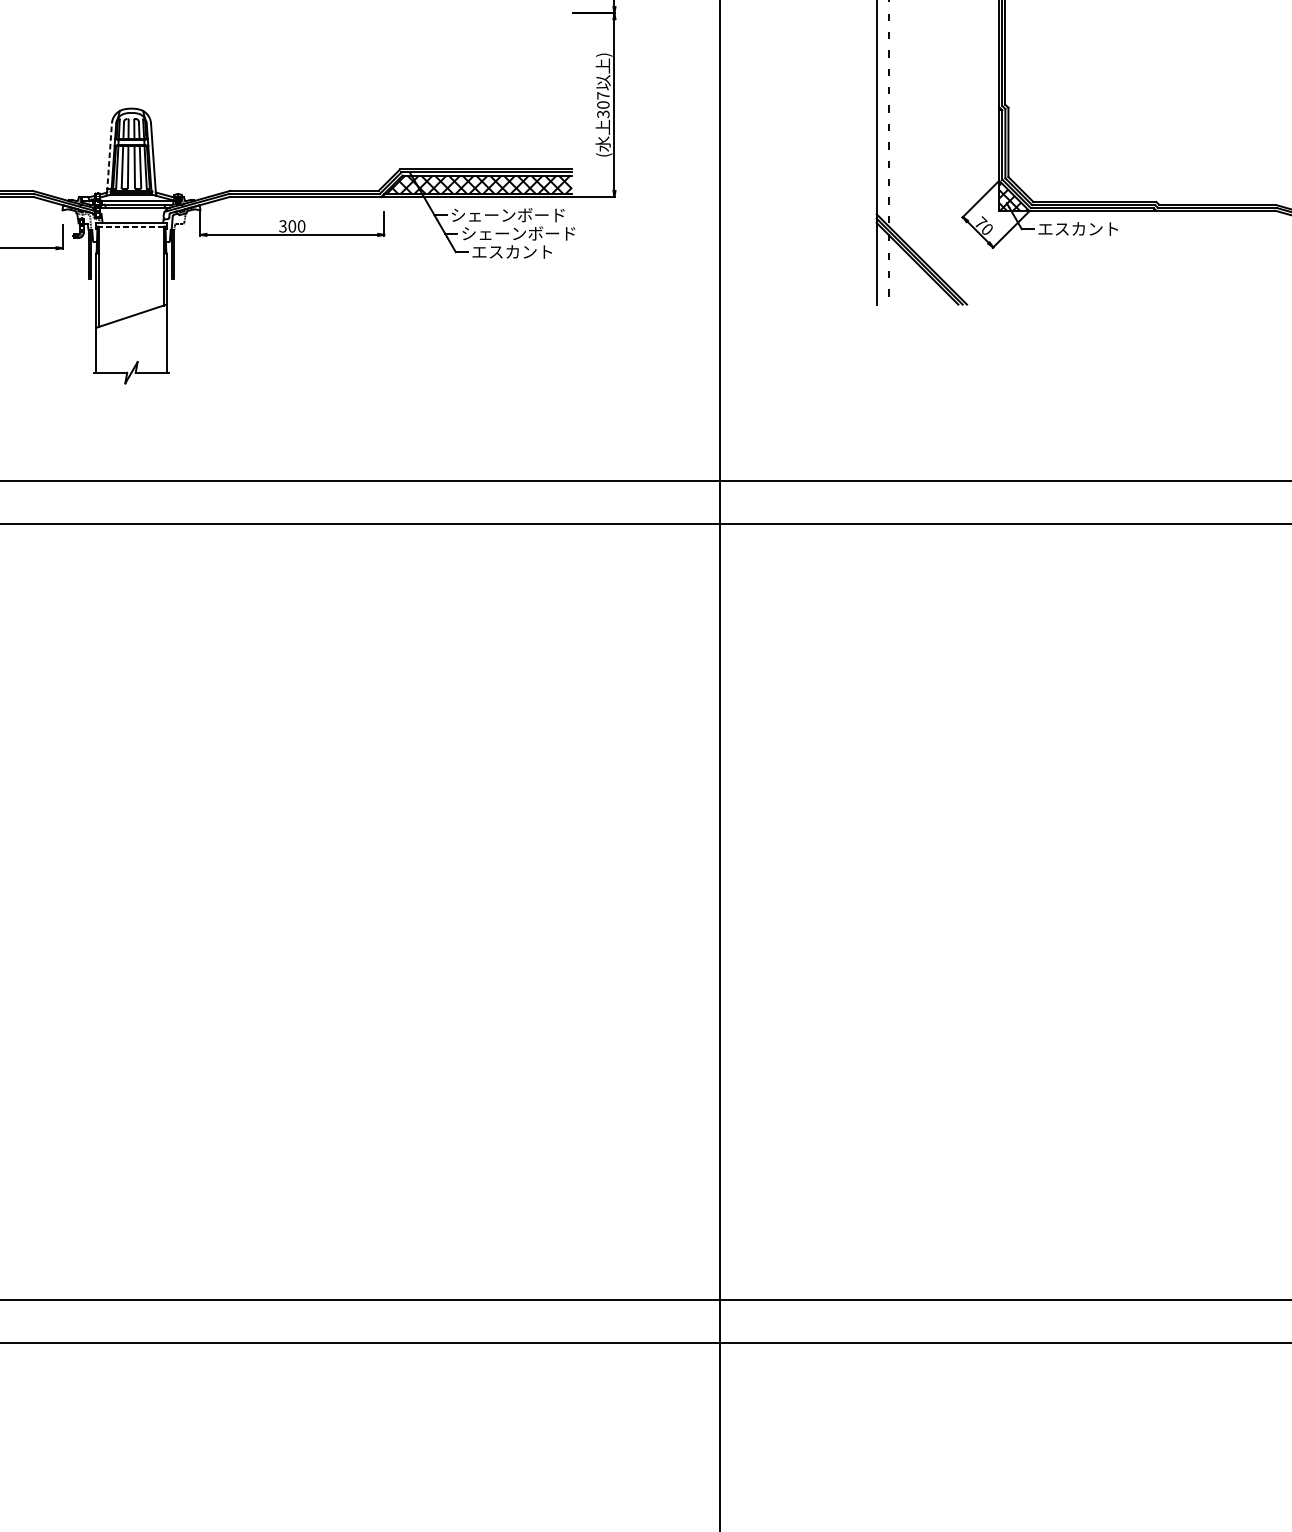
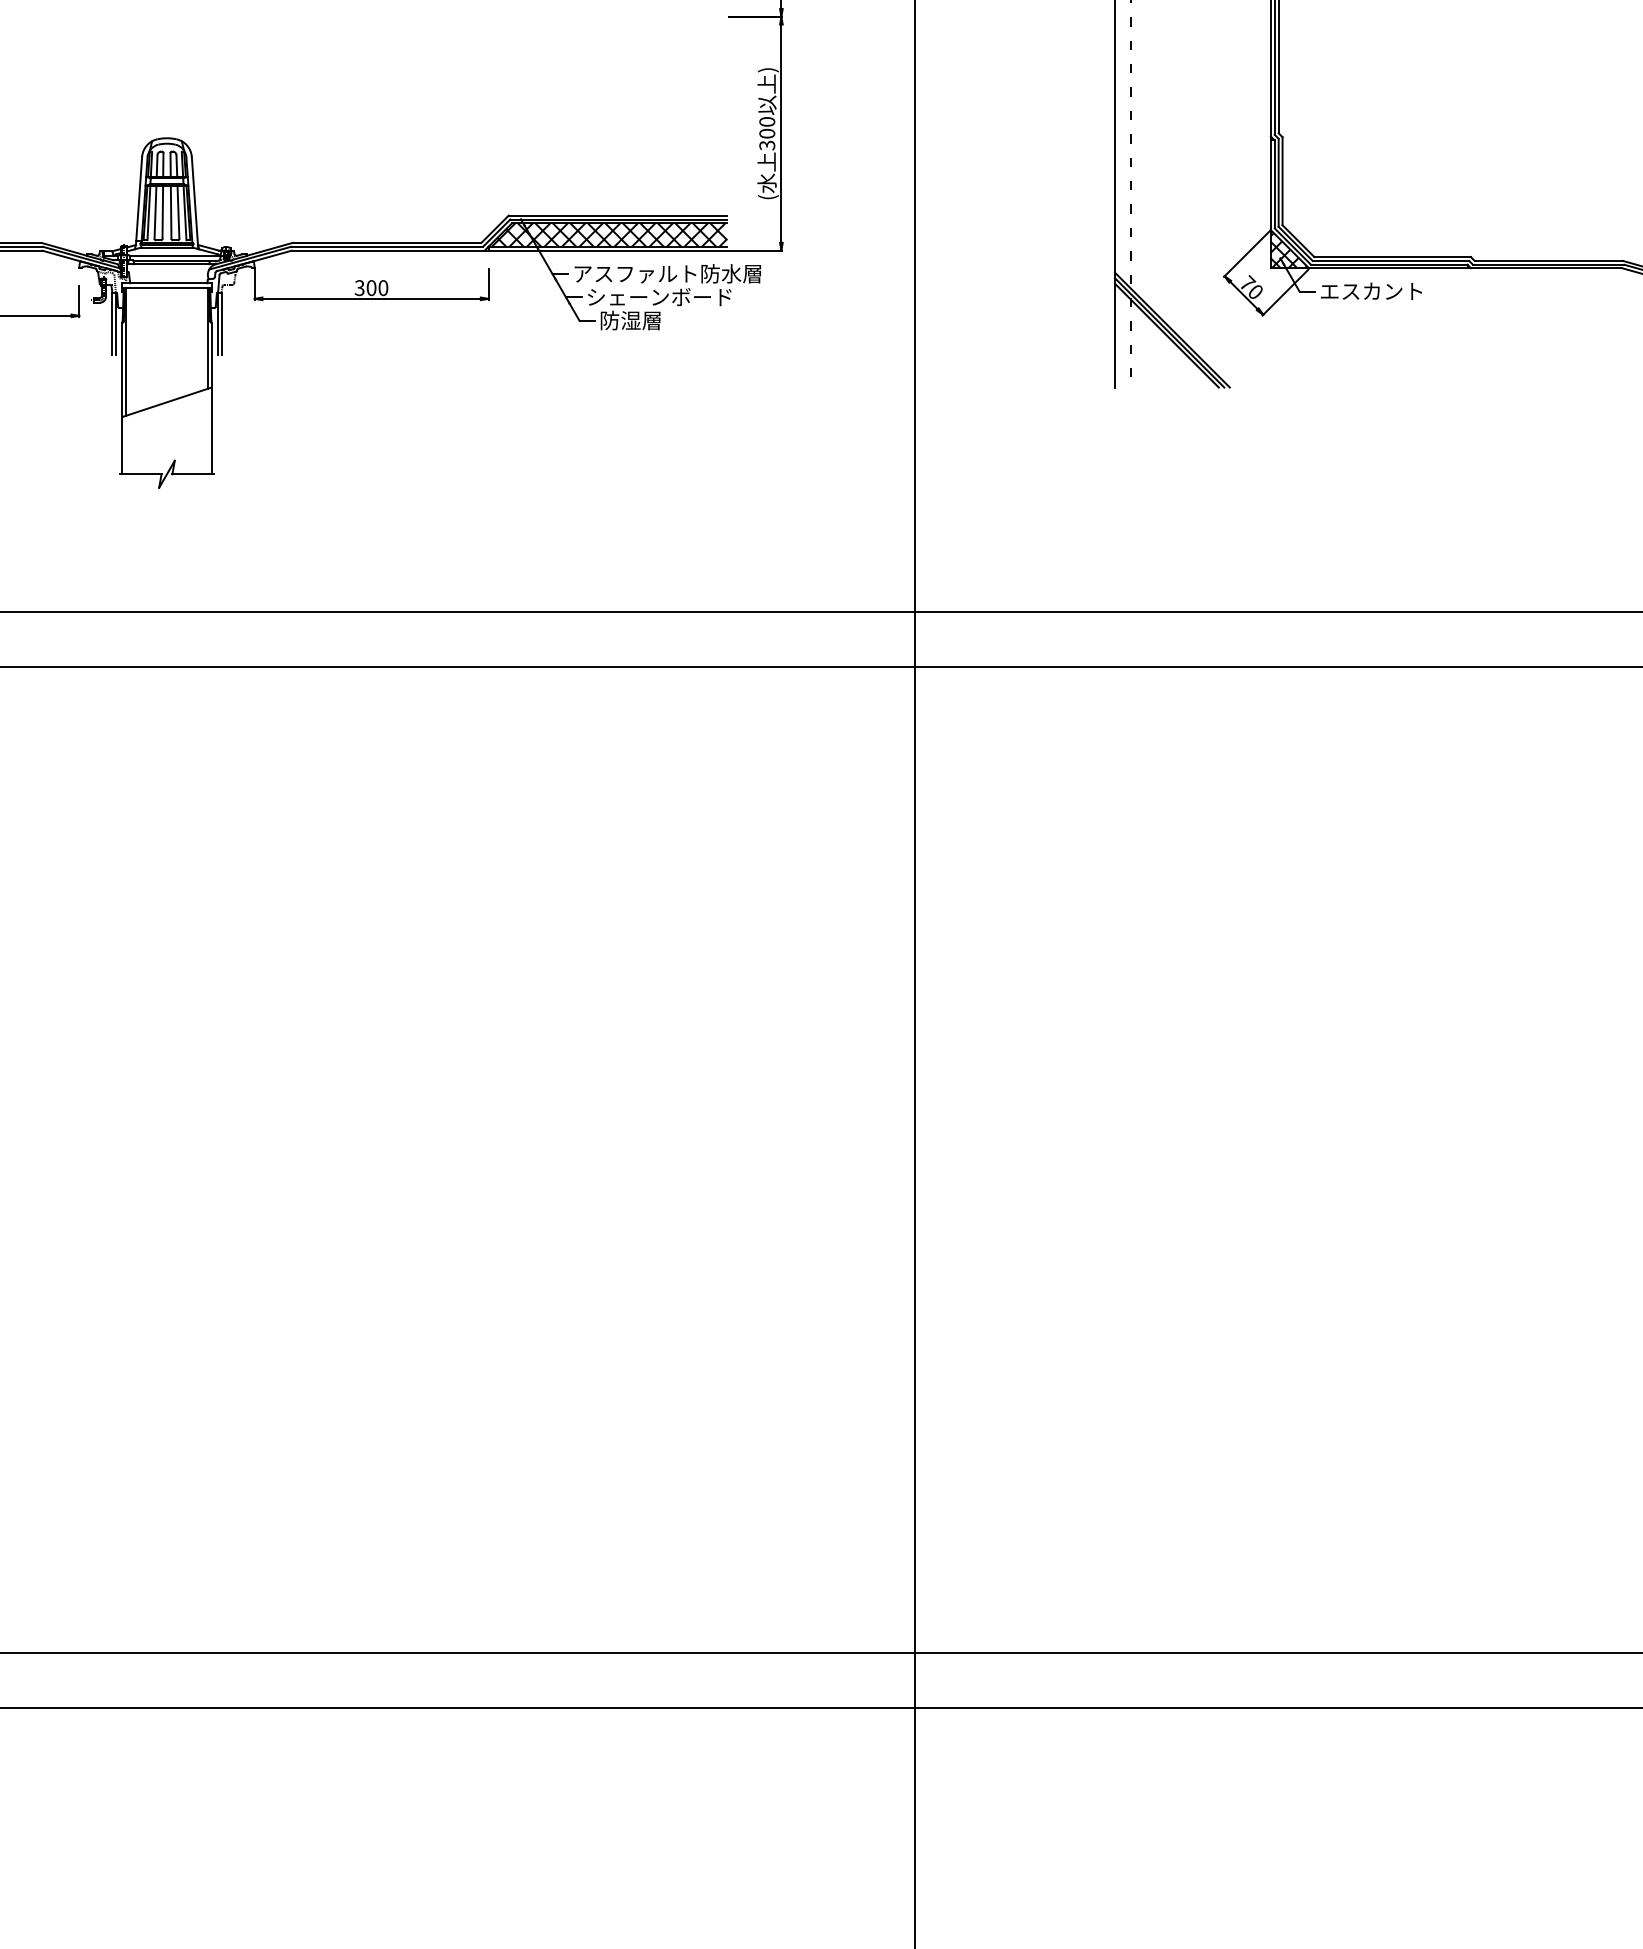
text: (603, 95) -> (767, 121), 307 -> 300
line: (109, 157) -> (139, 200), dashed -> solid
text: (524, 214) -> (667, 273), シェーンボード -> アスファルト防水層
line: (131, 226) -> (167, 288), dashed -> solid
text: (511, 251) -> (650, 320), エスカント -> 防湿層

